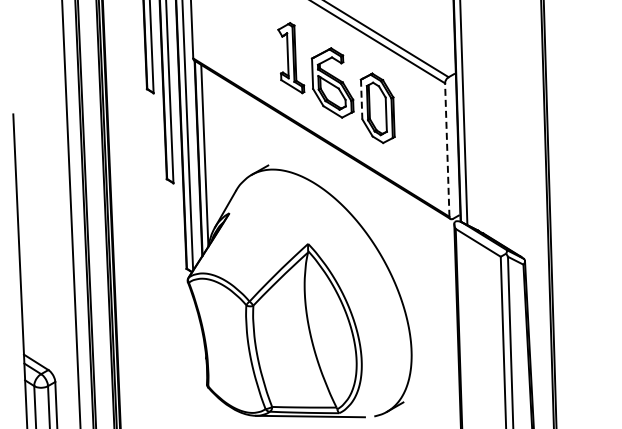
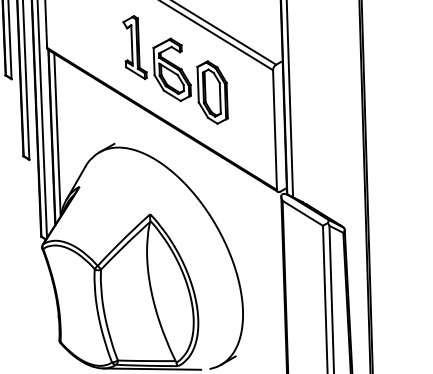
line: (361, 99) -> (198, 84), dashed -> solid
line: (447, 150) -> (275, 130), dashed -> solid

